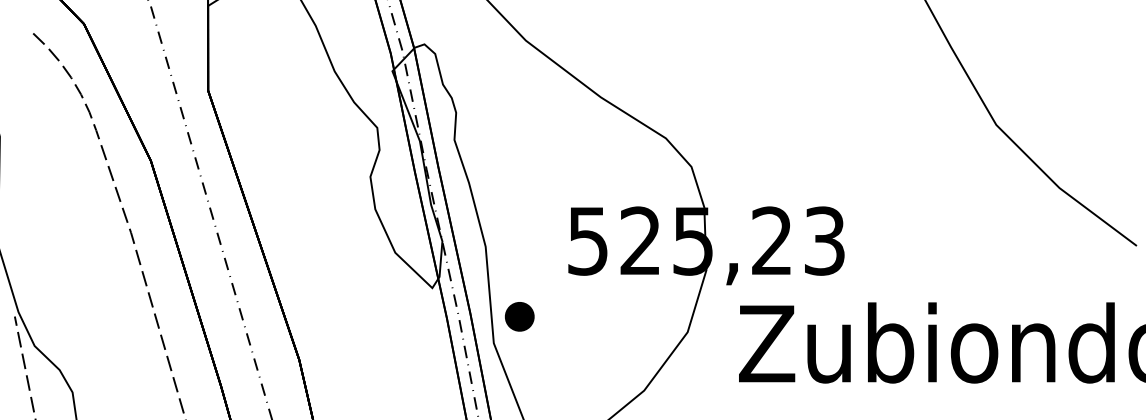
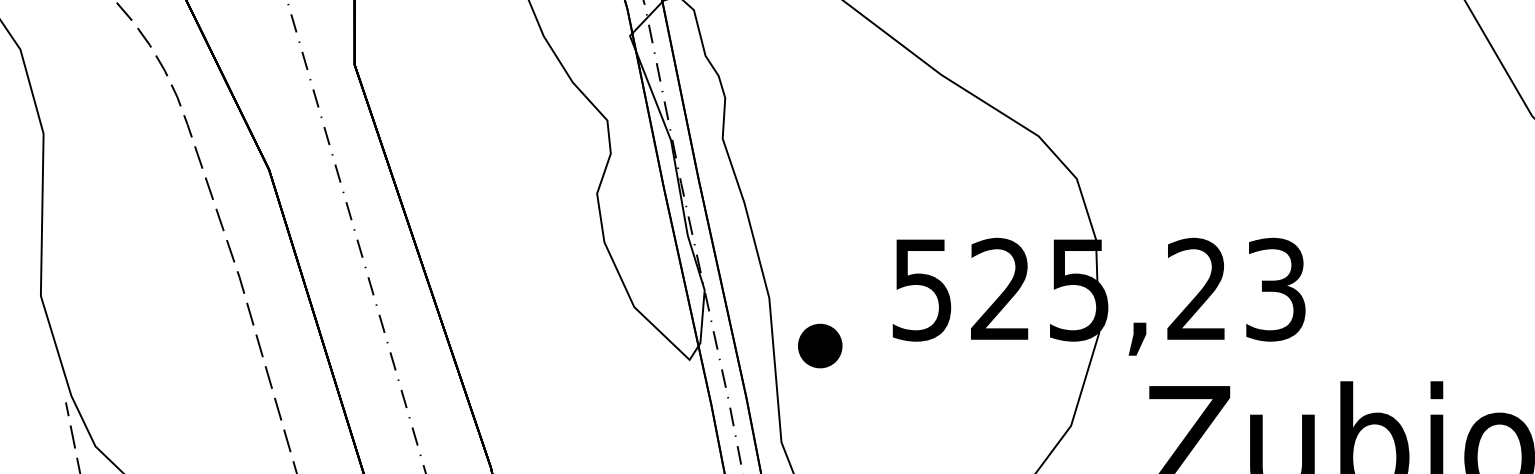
part: (519, 316) -> (819, 345), moved

